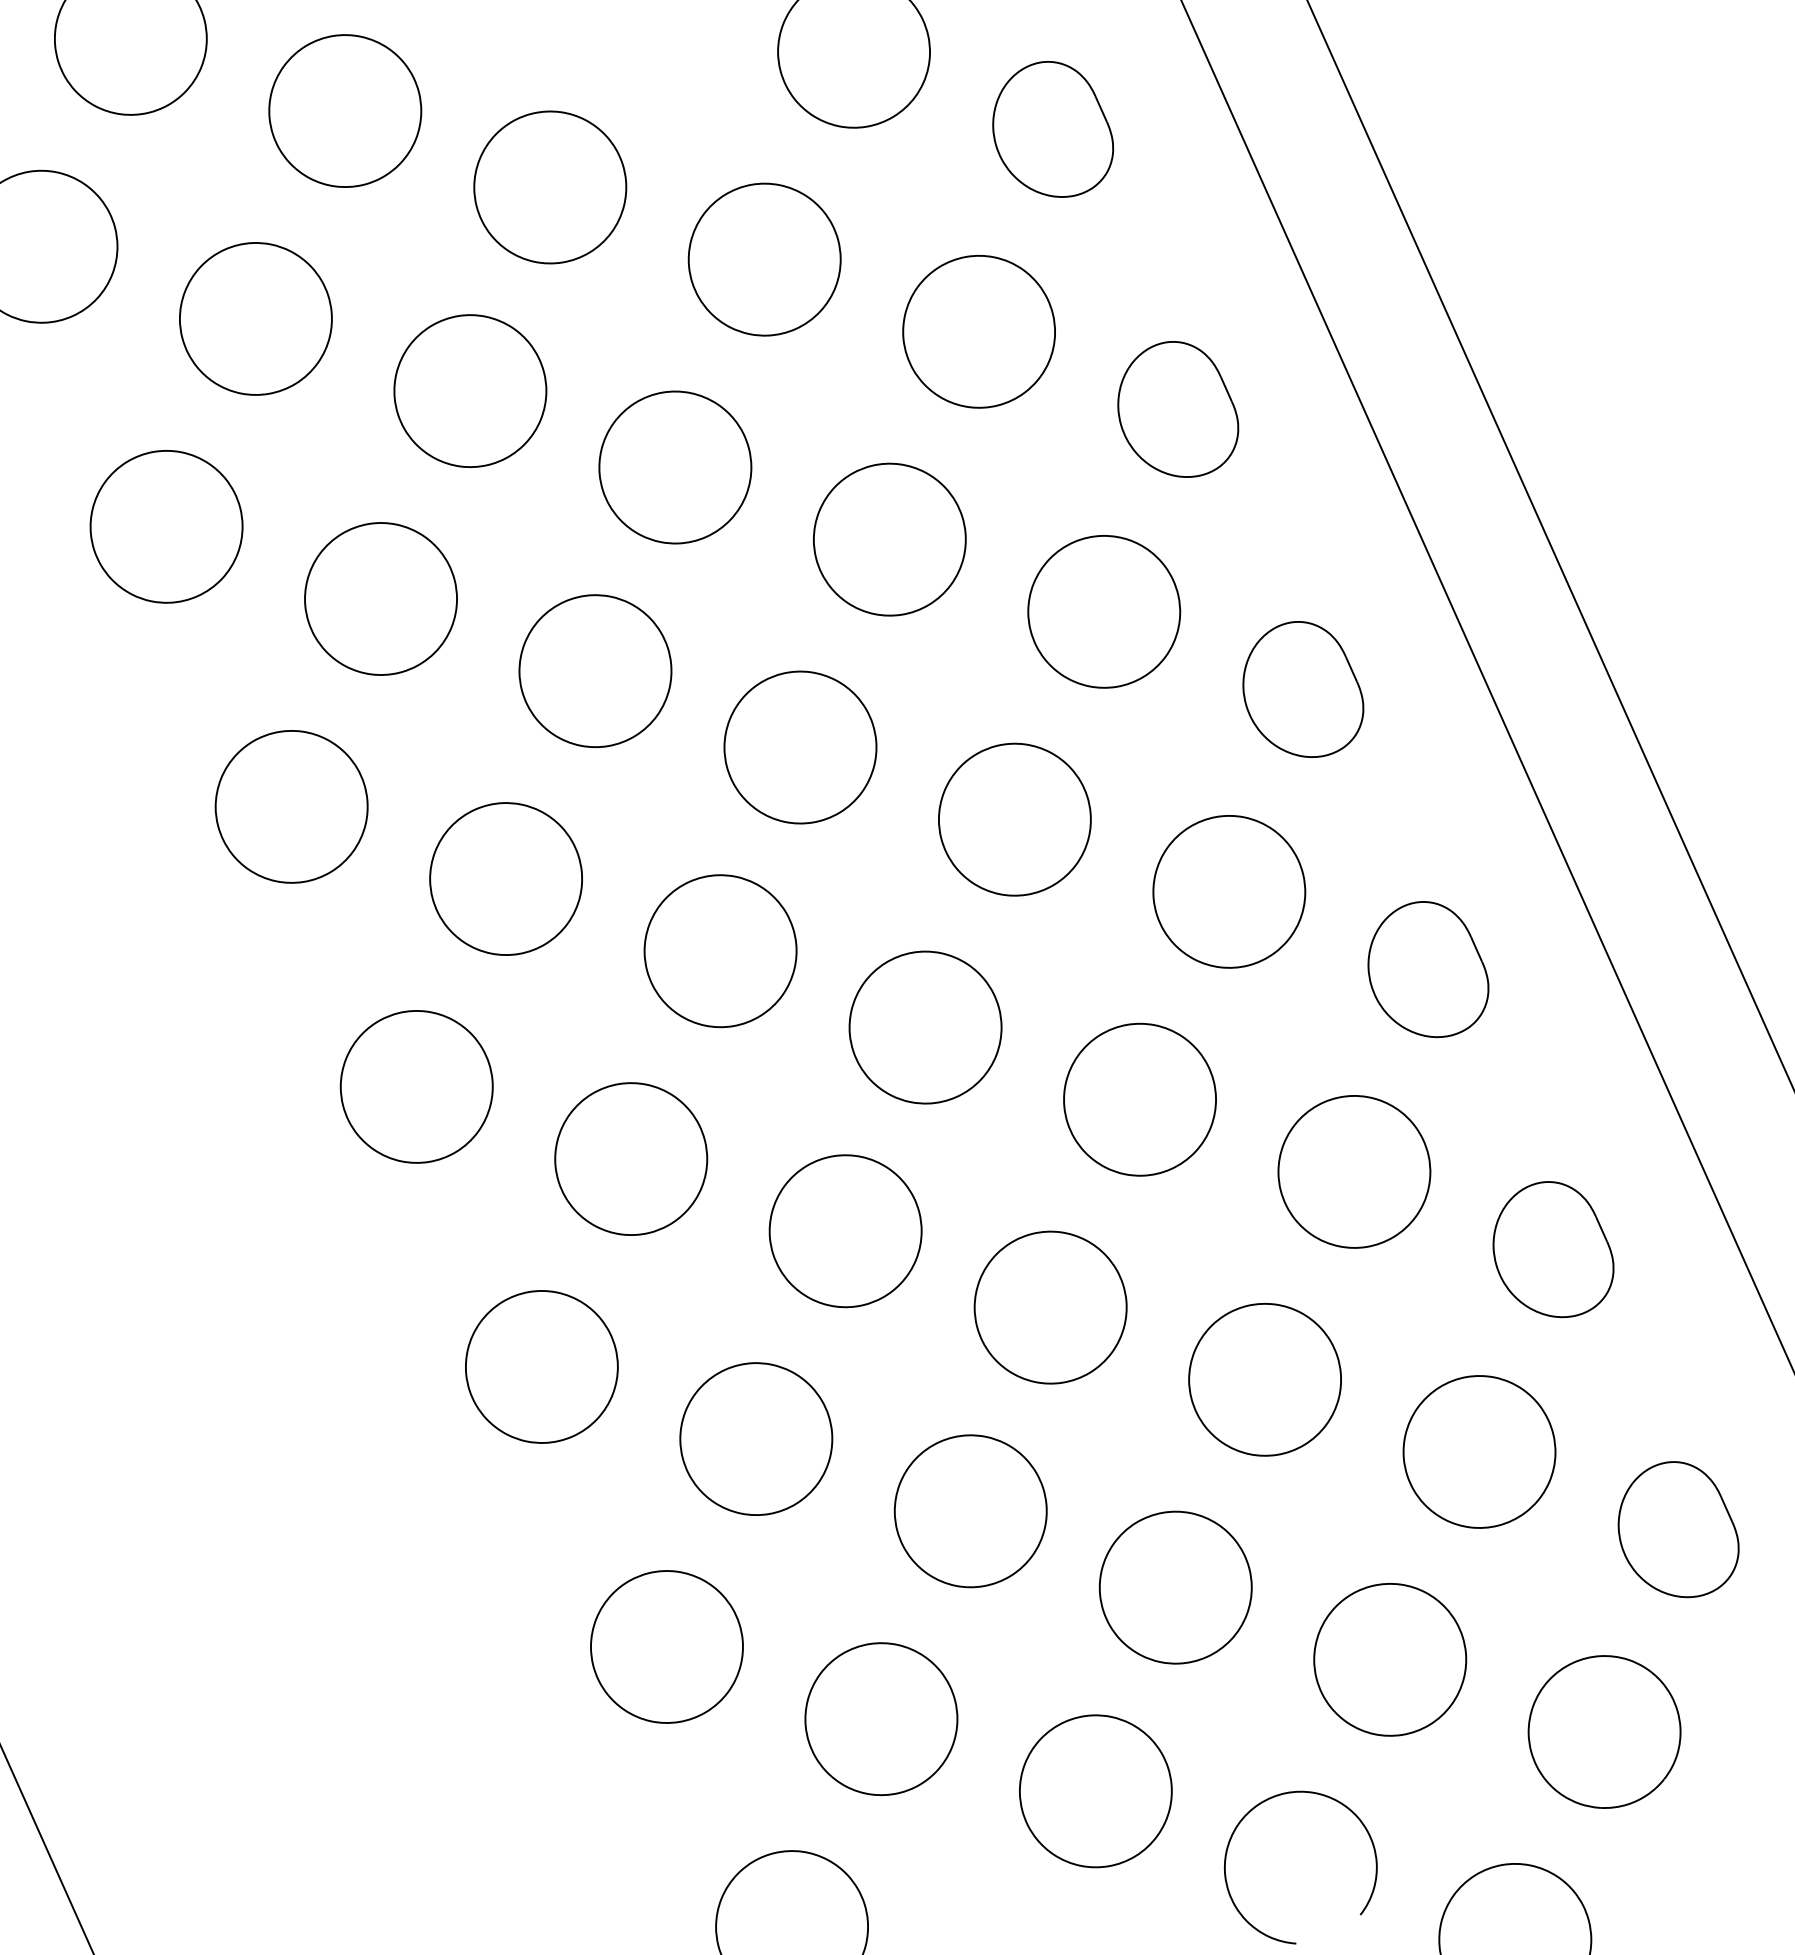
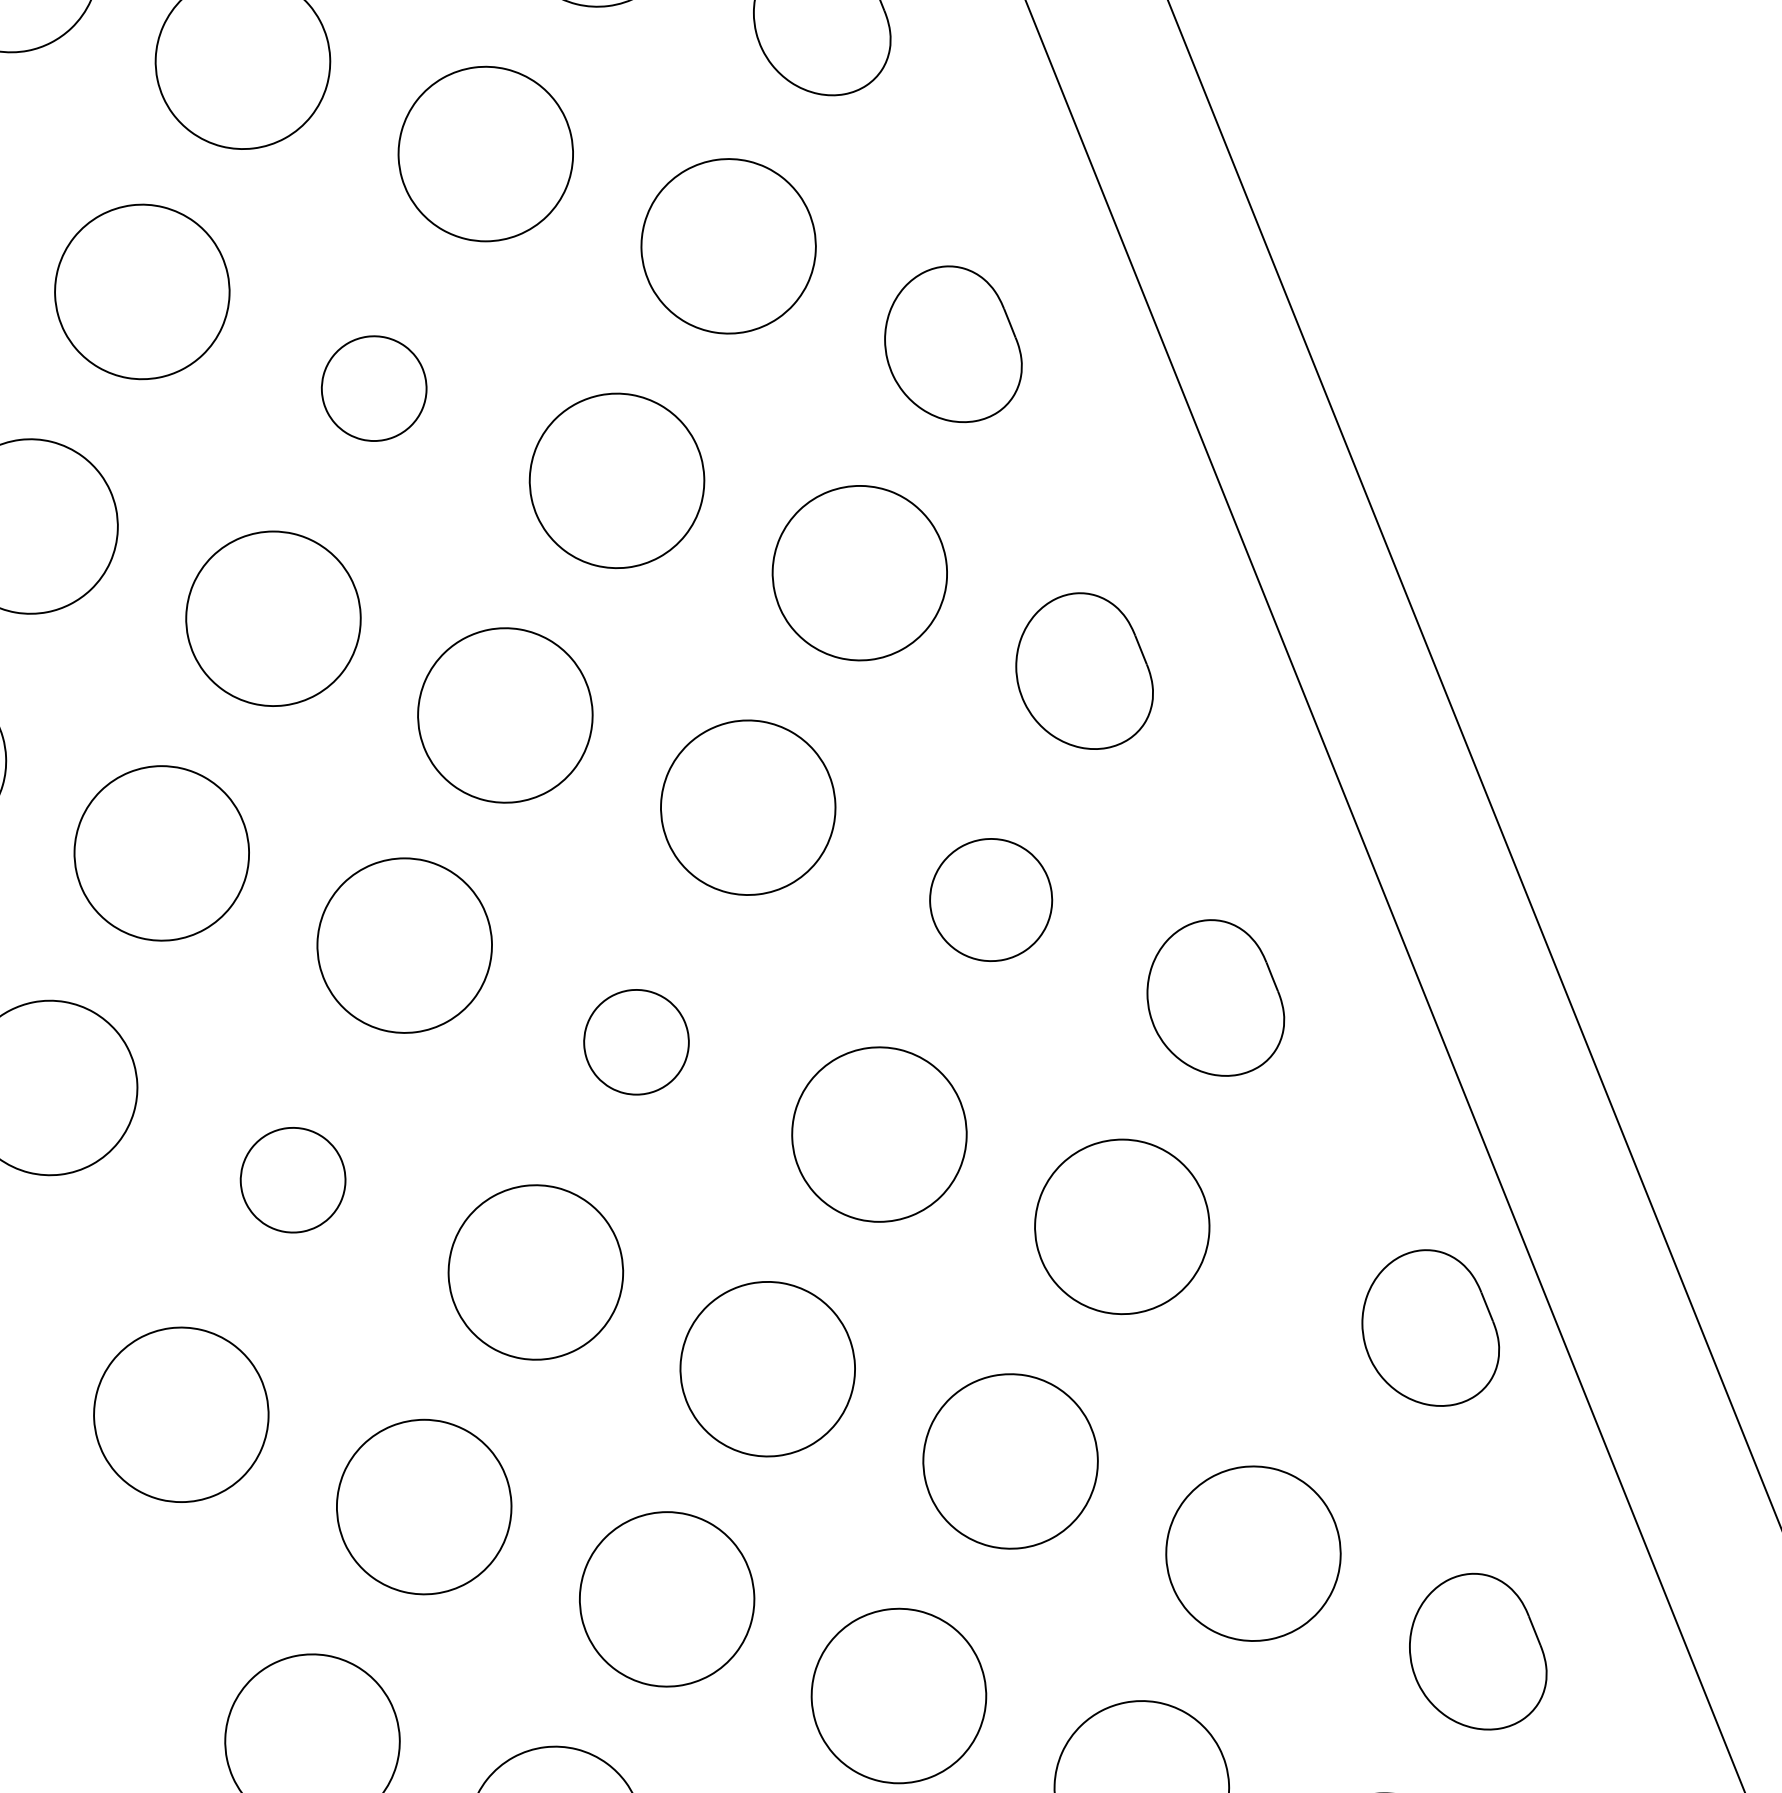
part: (675, 467) -> (374, 388), size x0.6
part: (1229, 891) -> (991, 899), size x0.7
part: (925, 1027) -> (636, 1042), size x0.6
part: (631, 1158) -> (293, 1179), size x0.6
part: (1553, 1249) -> (1431, 1327), moved

